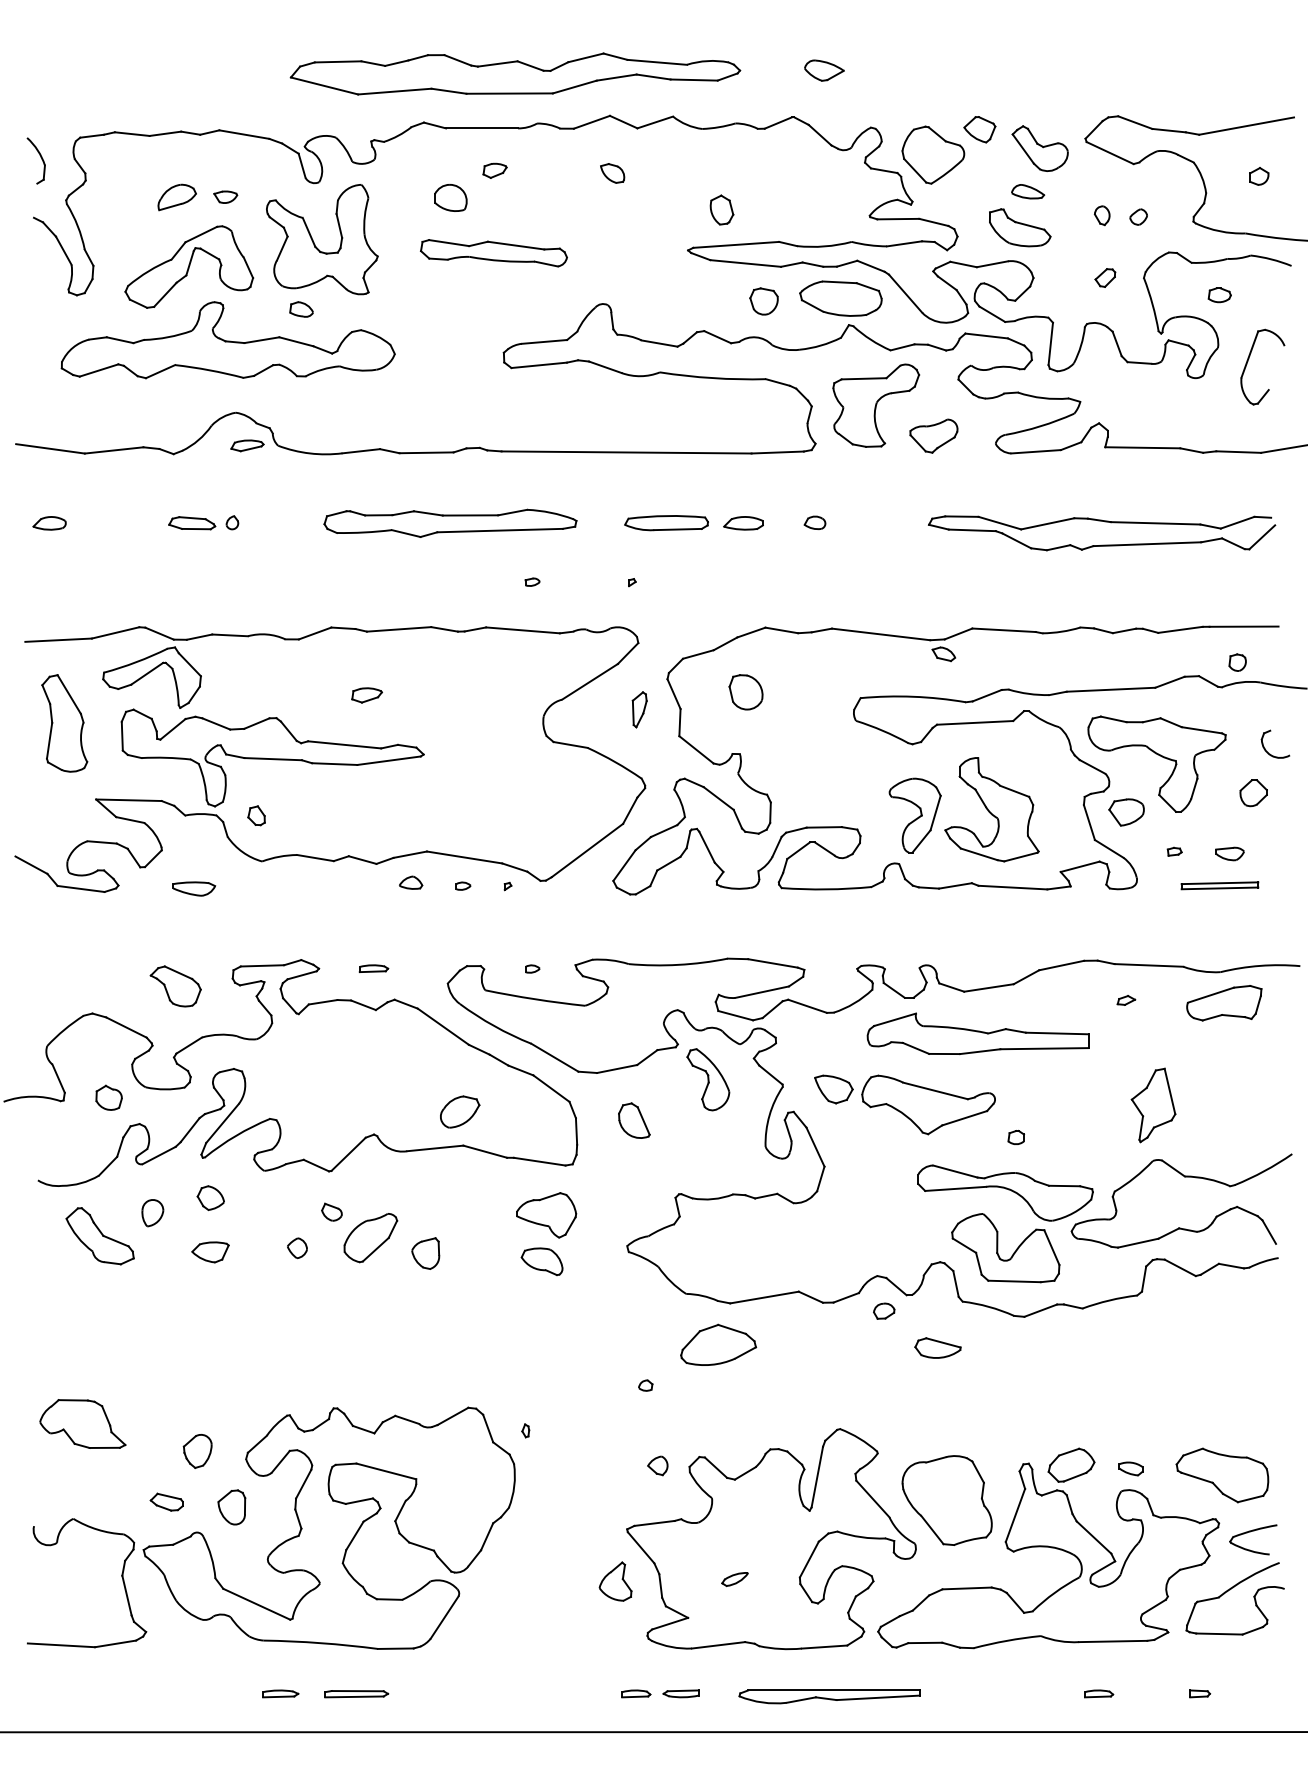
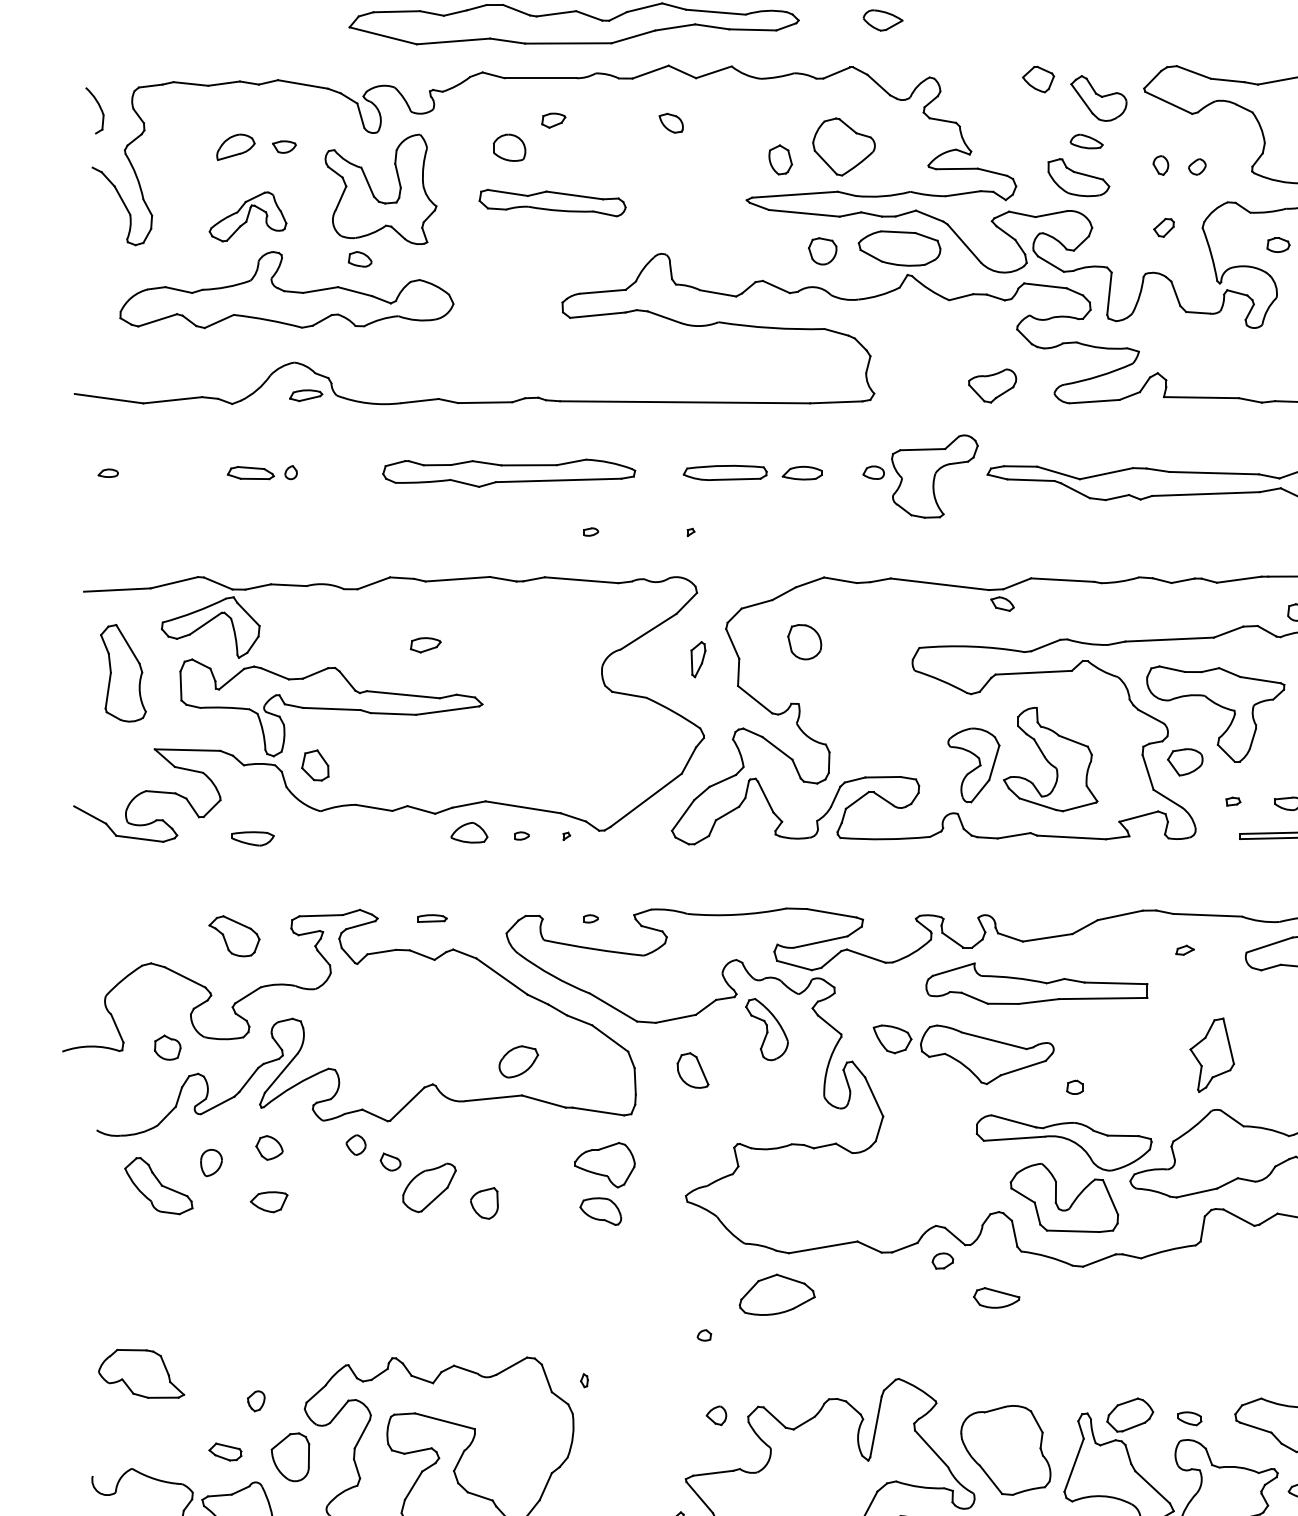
part: (933, 154) -> (844, 146), moved
part: (189, 266) -> (248, 216), size x0.6
part: (876, 405) -> (935, 476), moved
part: (49, 523) -> (108, 473), size x0.6
part: (256, 815) -> (315, 765), size x1.6
part: (411, 882) -> (470, 832), size x1.6
part: (297, 1248) -> (356, 1145), moved
part: (197, 1451) -> (256, 1401), size x0.6
part: (231, 1507) -> (290, 1457), size x1.4

